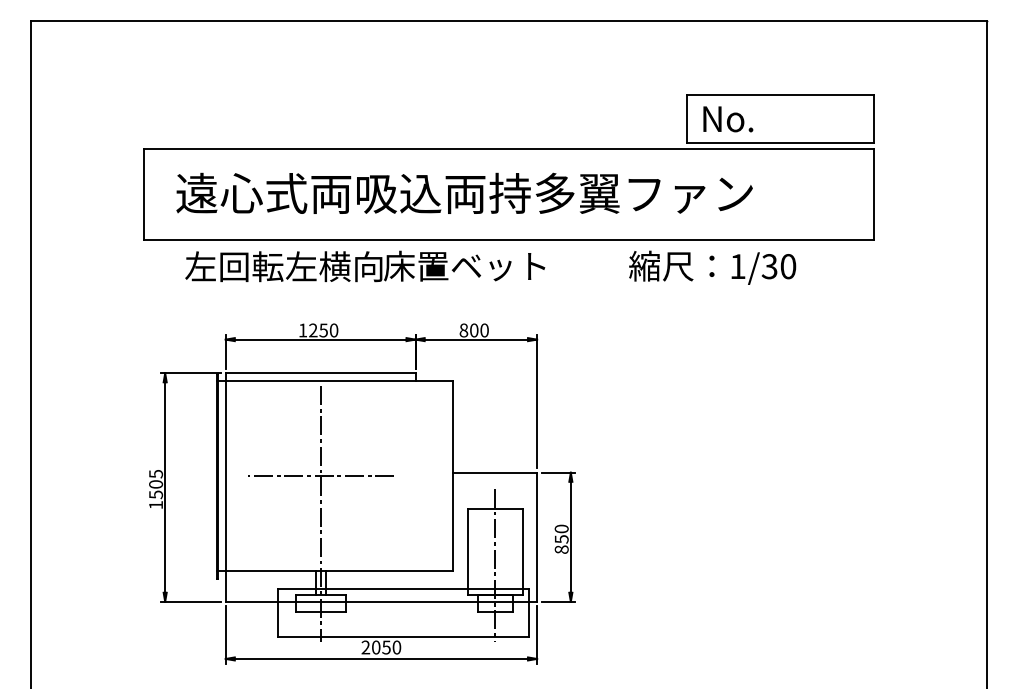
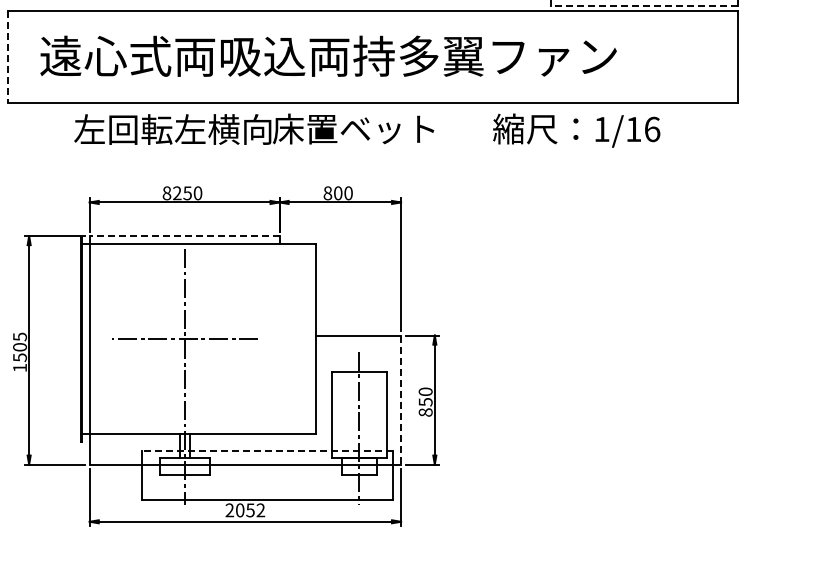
line: (779, 143) -> (643, 6), solid -> dashed
line: (144, 194) -> (8, 57), solid -> dashed
text: (365, 266) -> (254, 129), moved
text: (778, 266) -> (642, 129), 1/30 -> 1/16
text: (302, 330) -> (166, 193), 1250 -> 8250
line: (320, 373) -> (184, 236), solid -> dashed
line: (537, 537) -> (401, 400), solid -> dashed
line: (402, 588) -> (266, 451), solid -> dashed
text: (396, 647) -> (260, 510), 2050 -> 2052

